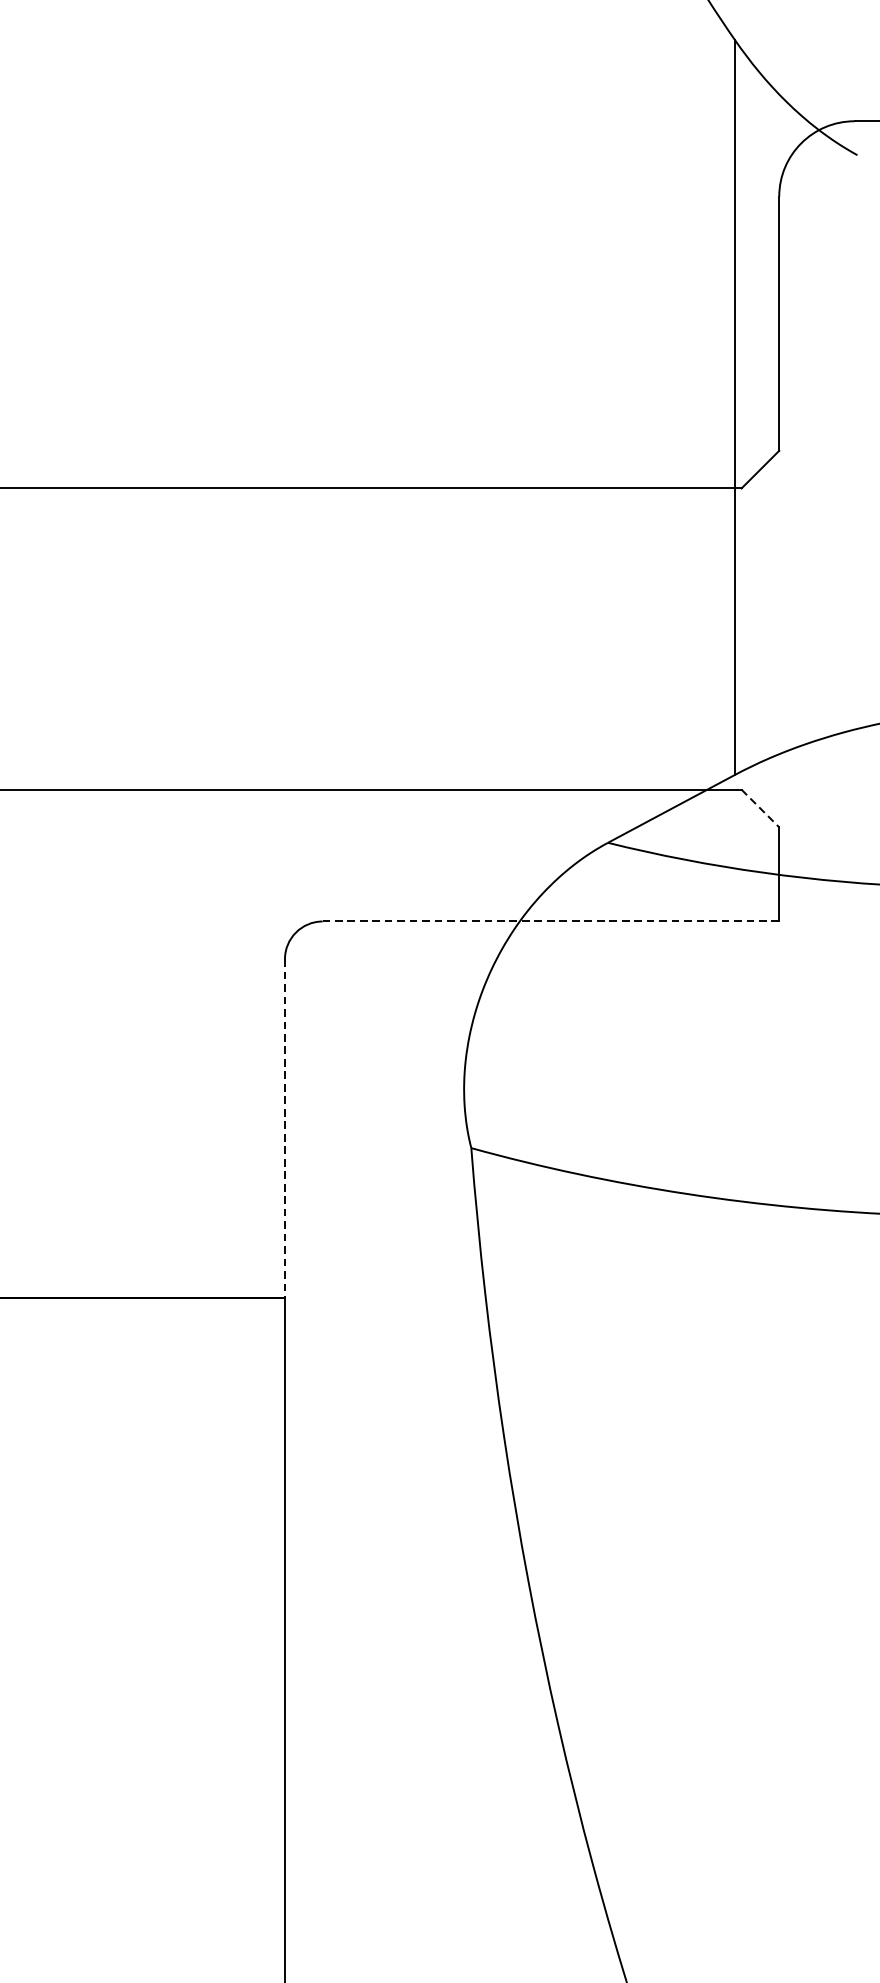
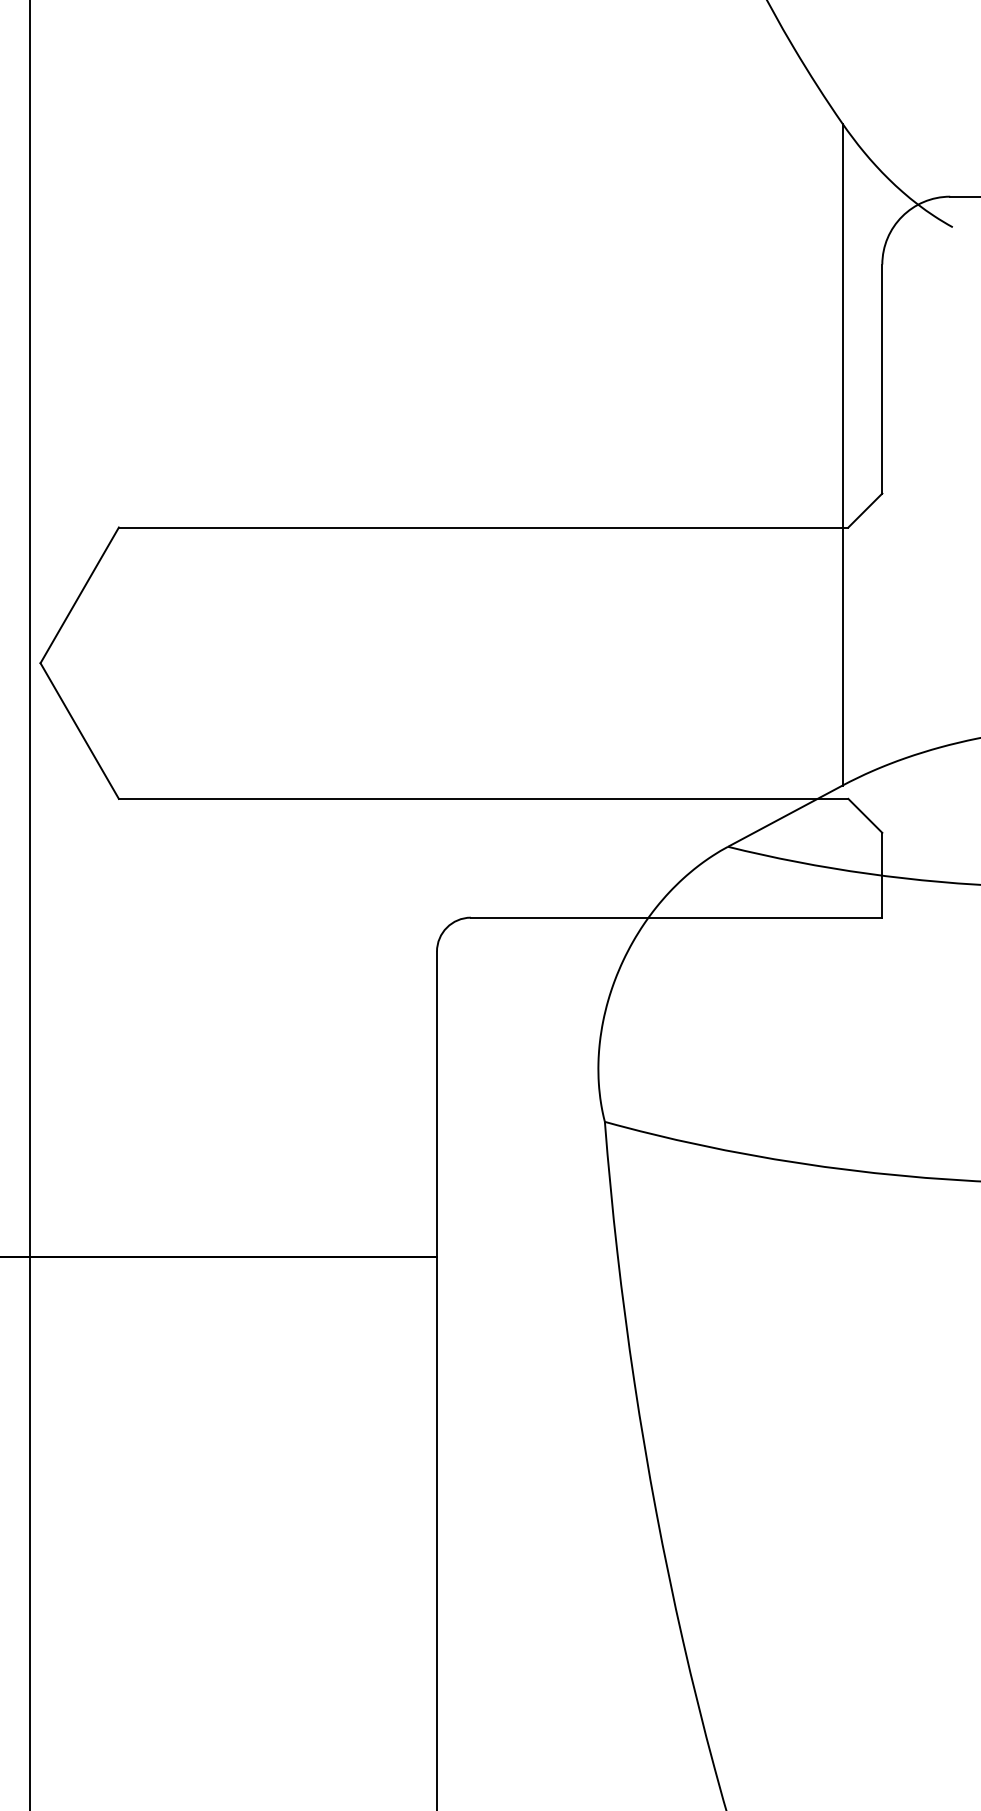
line: (760, 808) -> (865, 815), dashed -> solid
line: (550, 921) -> (676, 917), dashed -> solid
line: (285, 1128) -> (437, 1104), dashed -> solid

